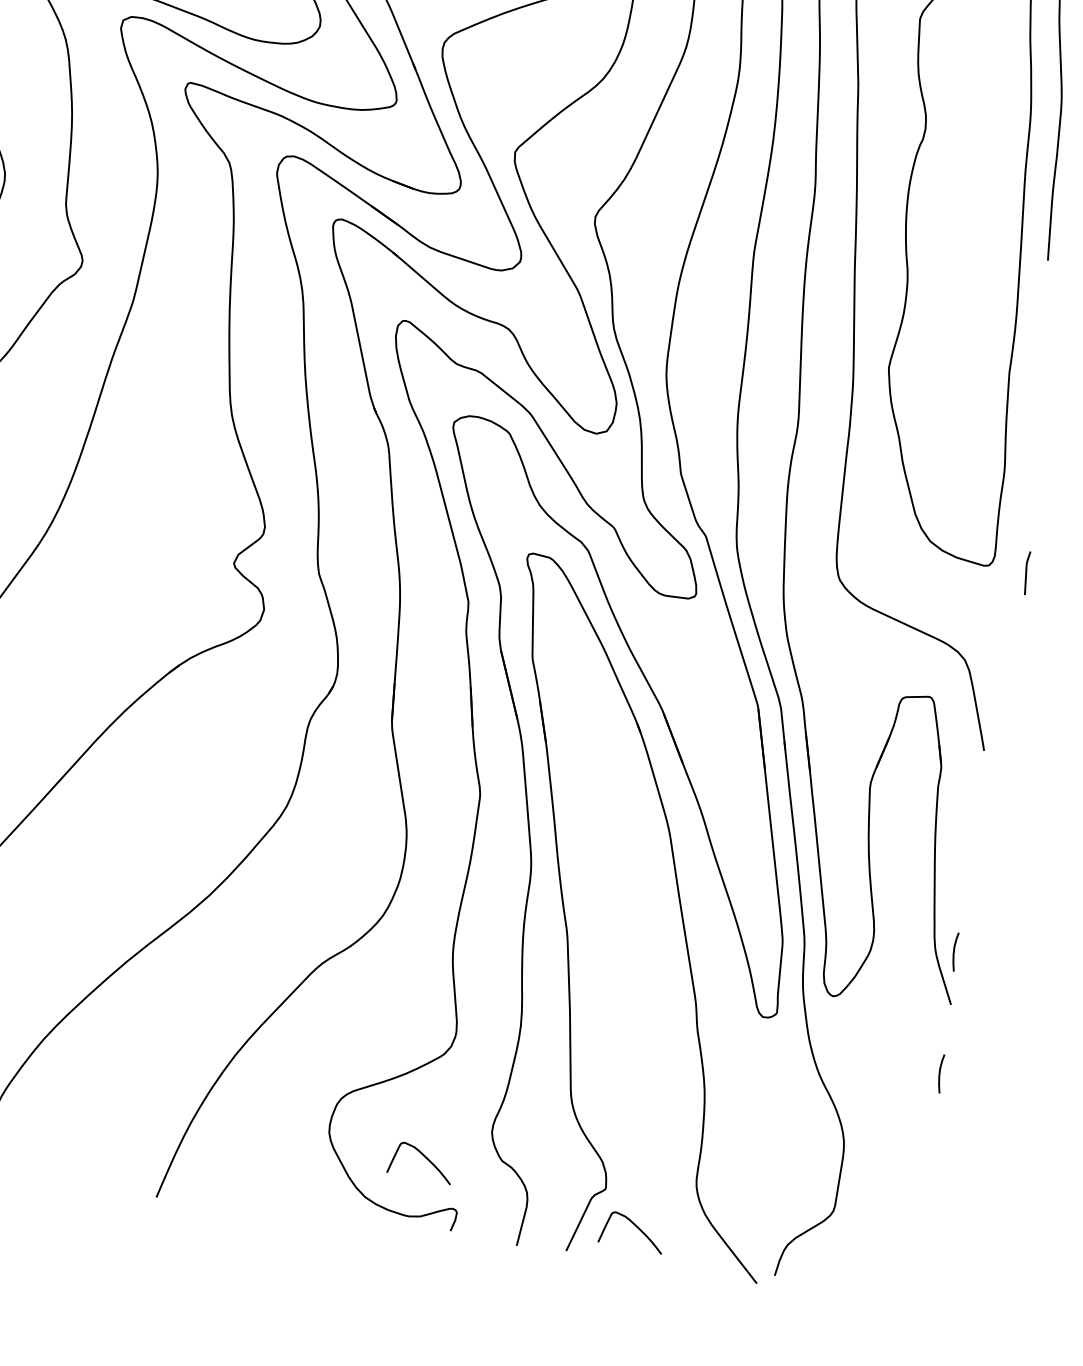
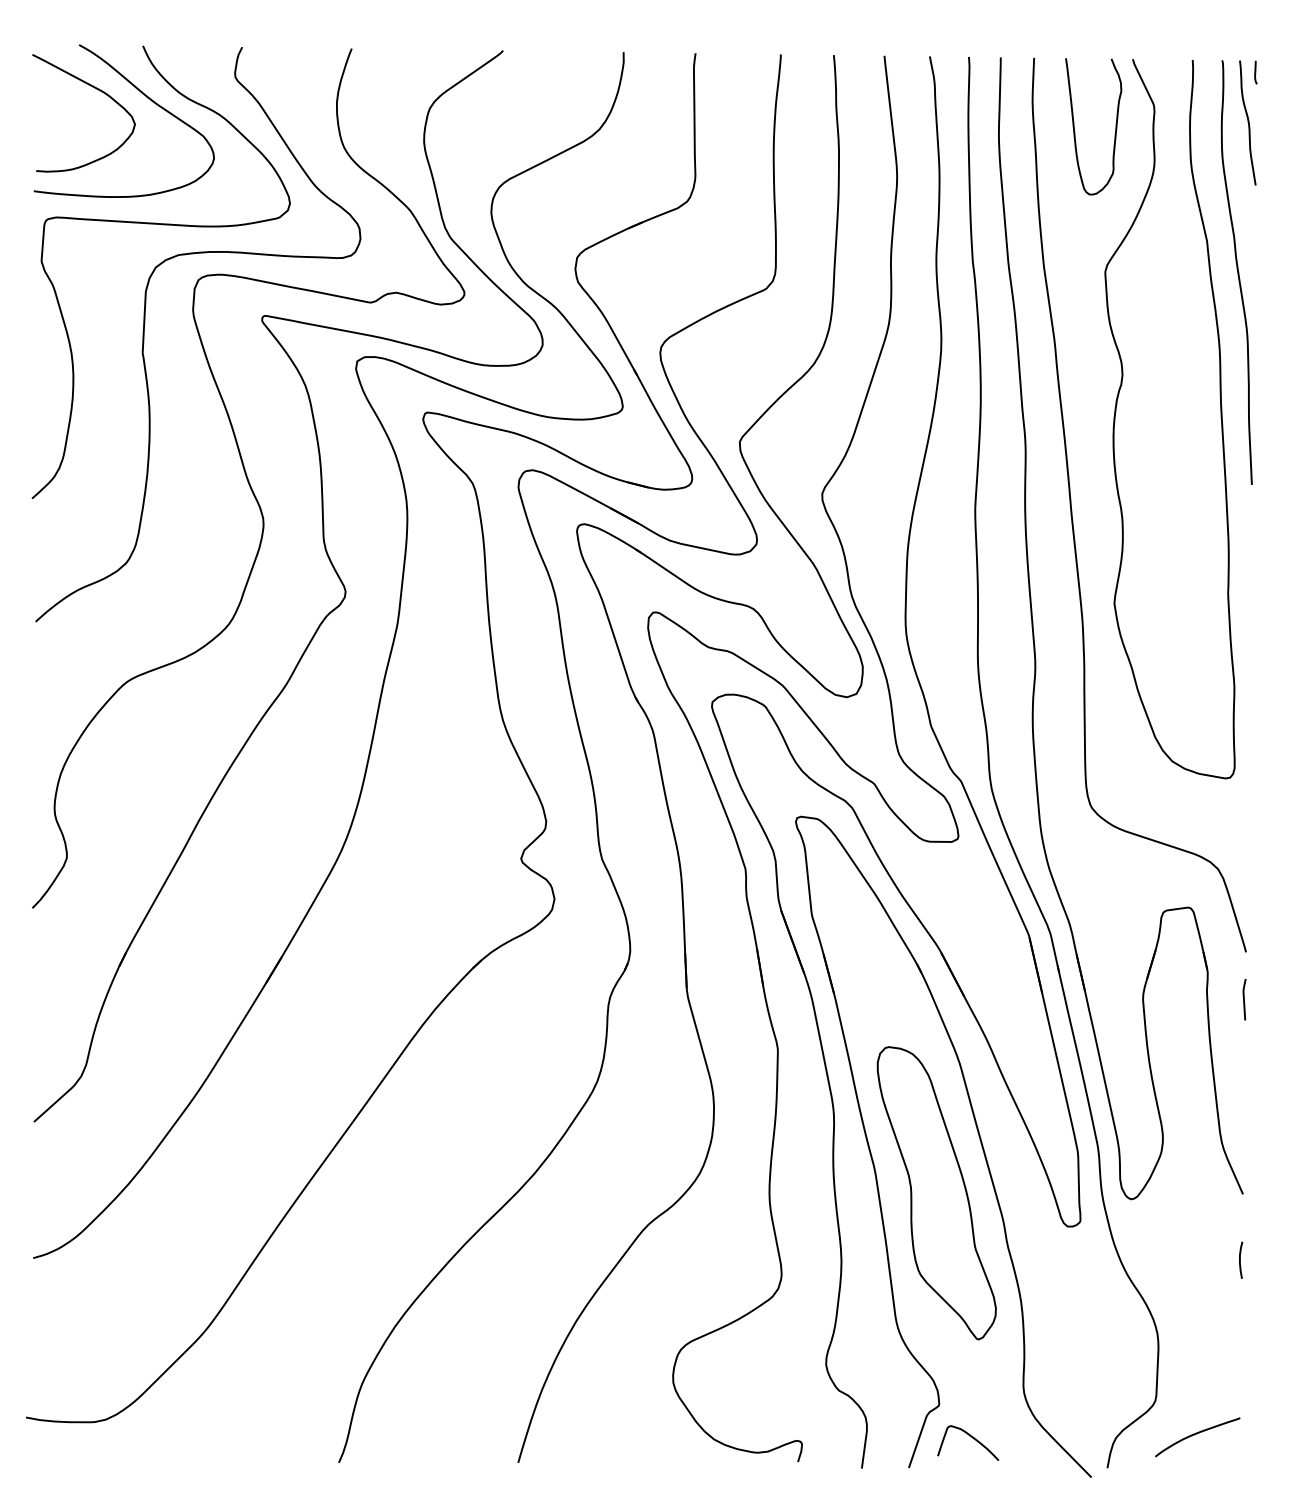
curve: (1026, 572) -> (1244, 999), moved
curve: (954, 951) -> (1240, 1143), removed
part: (629, 966) -> (936, 1193), added
curve: (425, 1158) -> (766, 1396), removed
curve: (873, 1251) -> (1197, 1434), added

